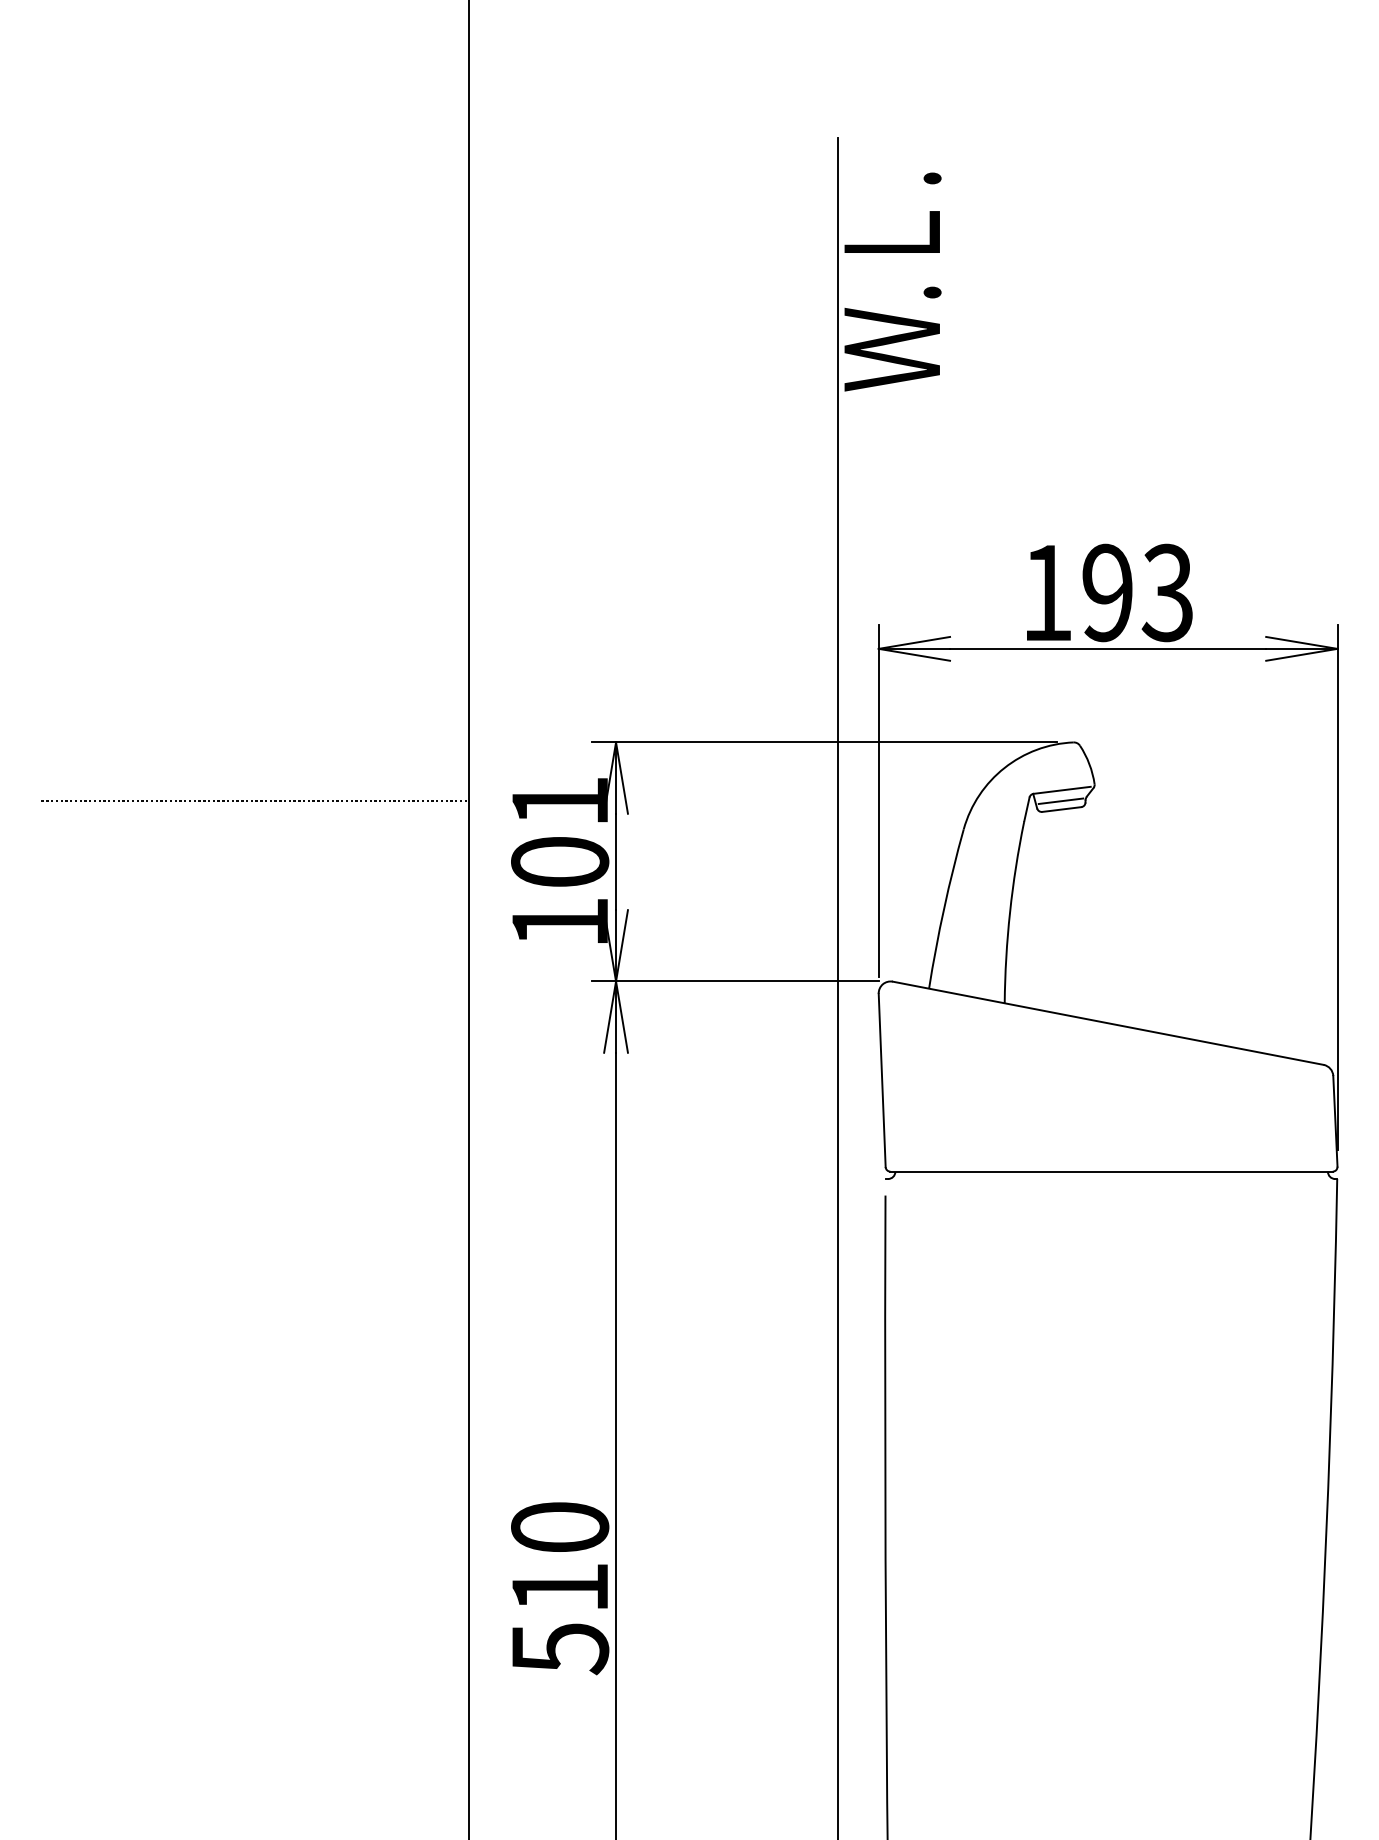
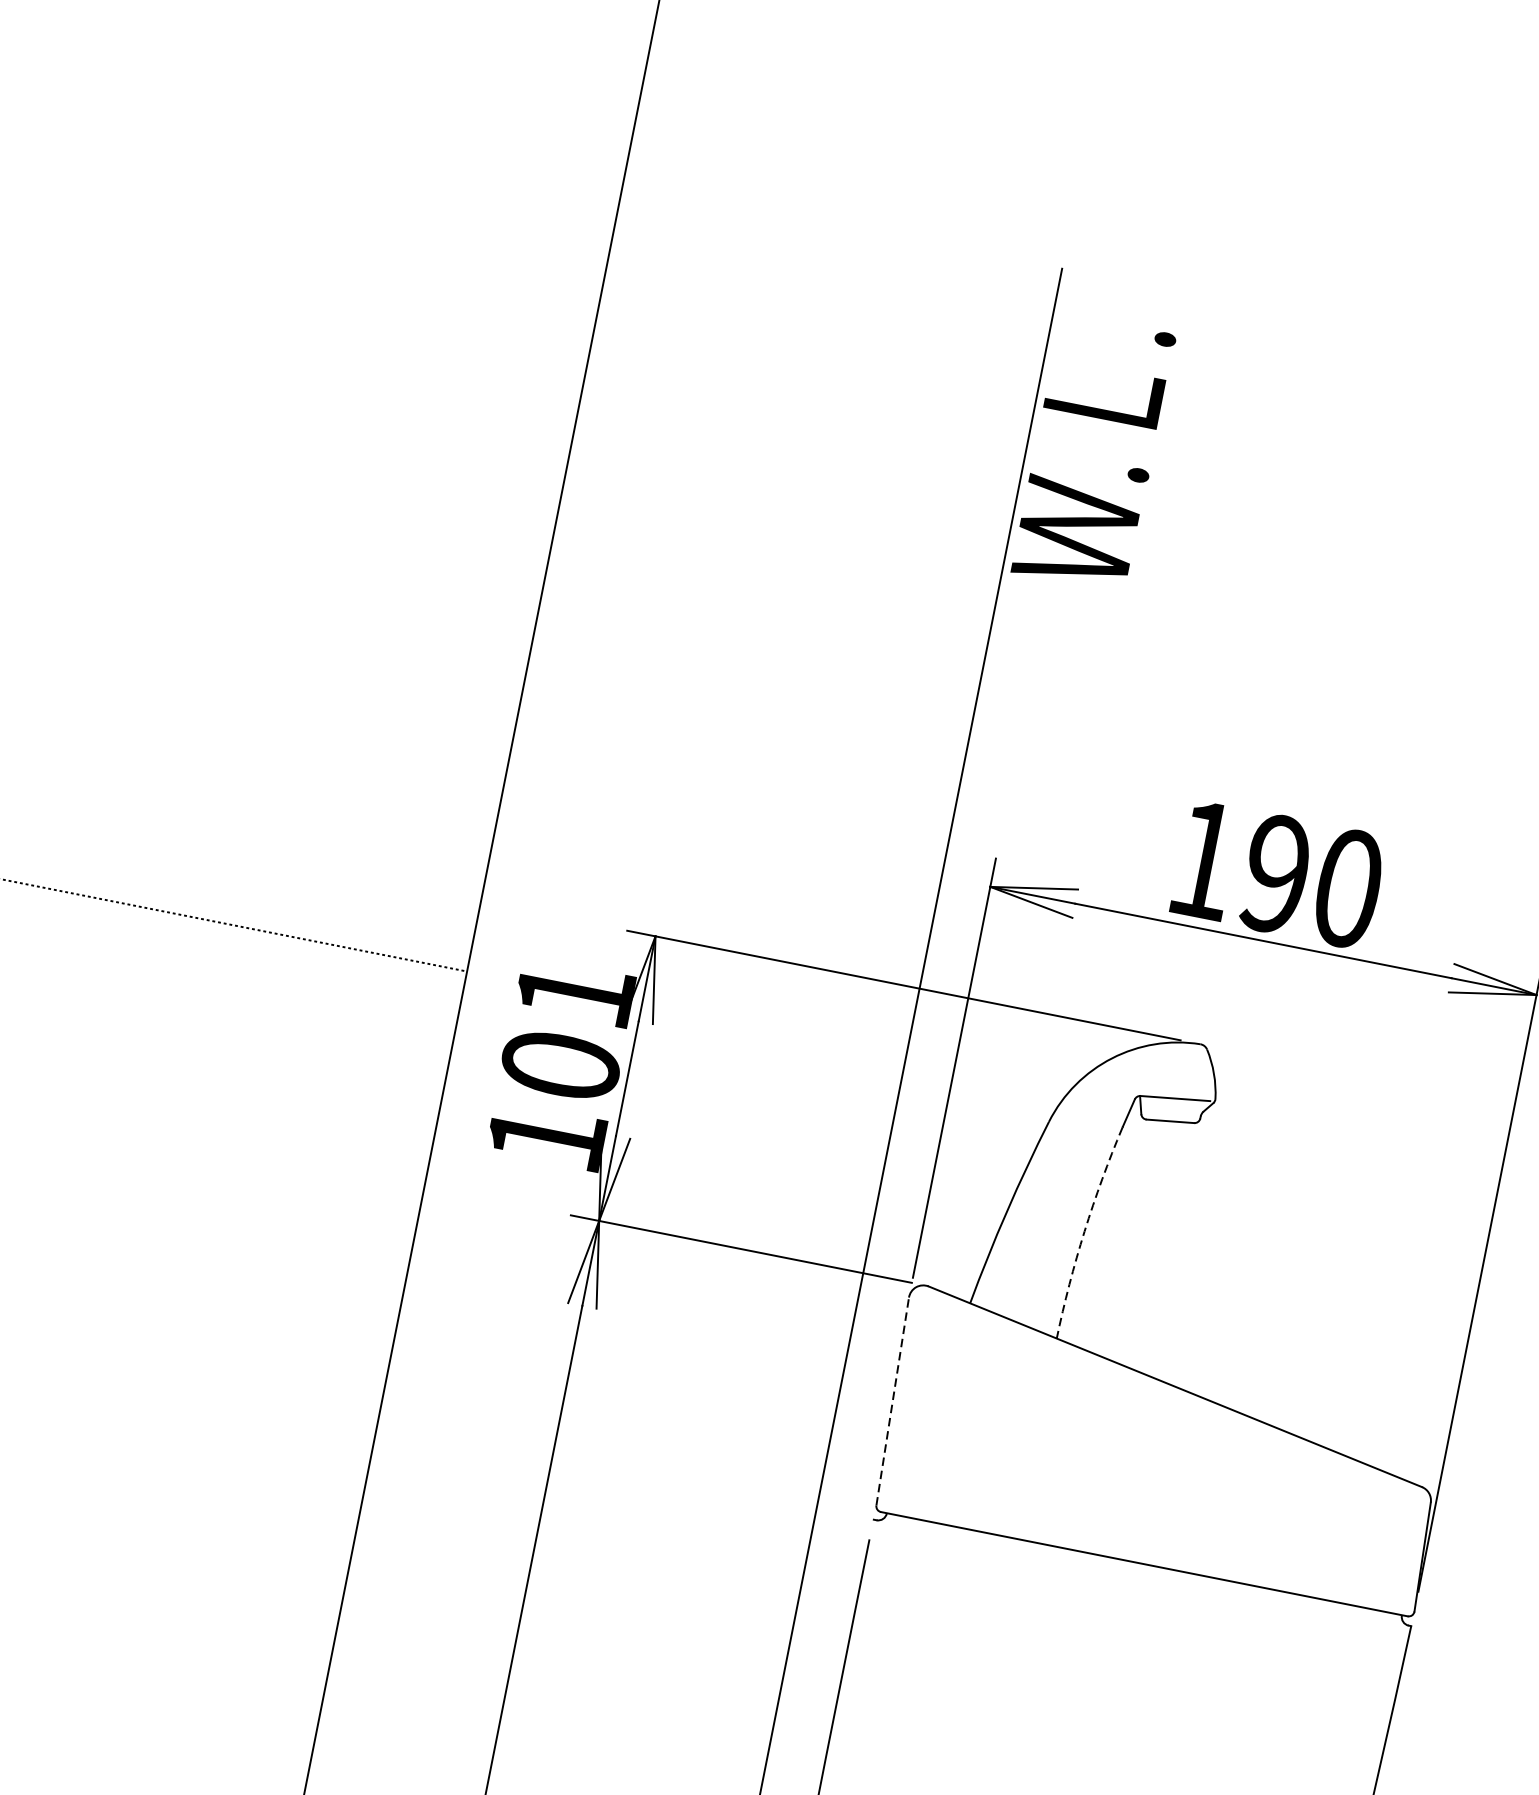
text: (1167, 592) -> (1347, 887), 193 -> 190
line: (1060, 800) -> (1171, 1110), removed
arc: (1010, 912) -> (1085, 1231), solid -> dashed
line: (882, 1080) -> (893, 1401), solid -> dashed

